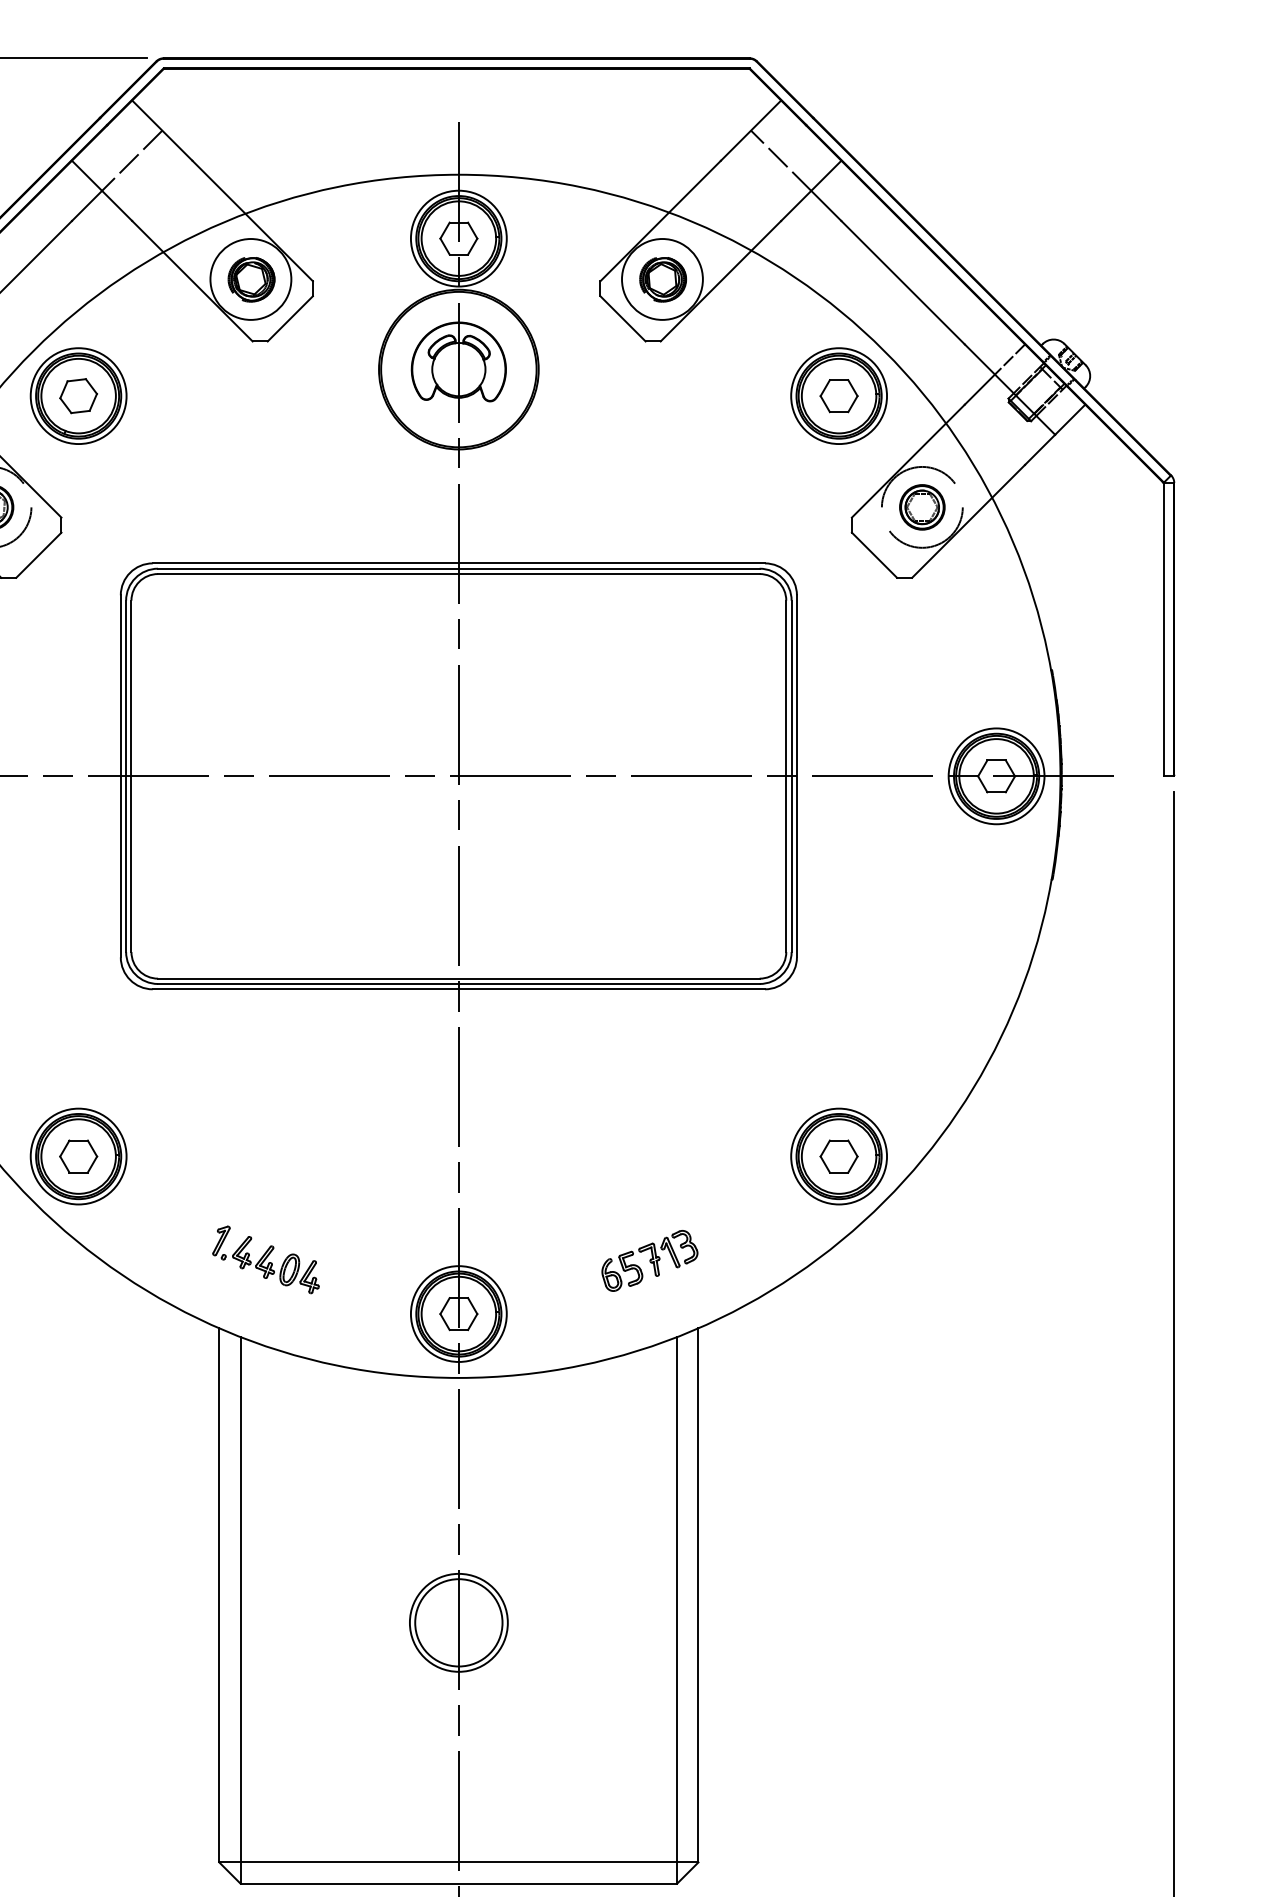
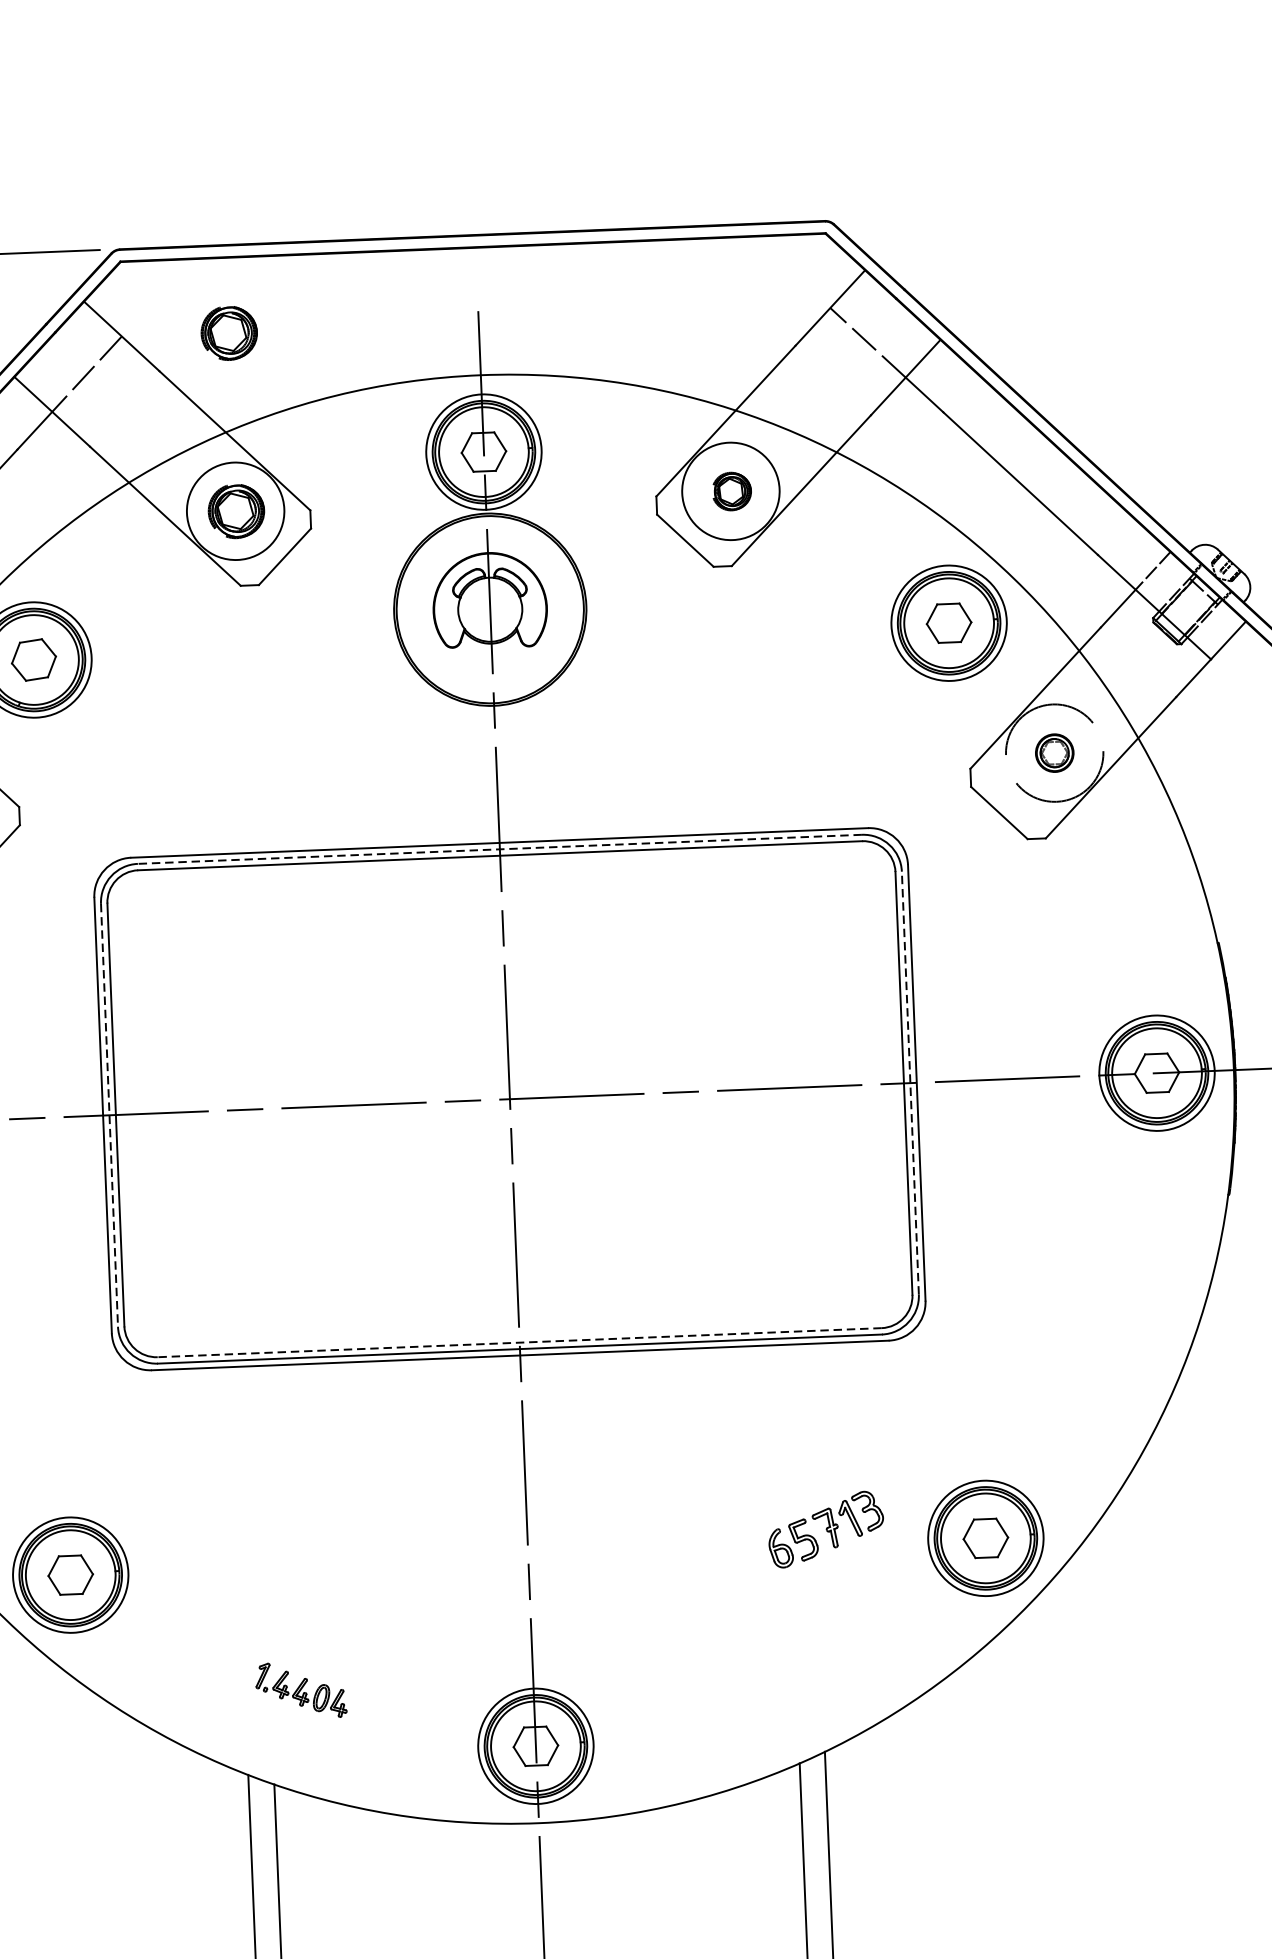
part: (251, 131) -> (229, 333), added
part: (662, 279) -> (730, 491), size x0.7
part: (922, 507) -> (1054, 753), size x0.7
line: (458, 568) -> (499, 849), solid -> dashed
line: (126, 776) -> (109, 1115), solid -> dashed
line: (791, 776) -> (910, 1083), solid -> dashed
line: (458, 978) -> (519, 1342), solid -> dashed
part: (265, 1259) -> (300, 1689), size x0.7
part: (649, 1260) -> (825, 1529), moved

